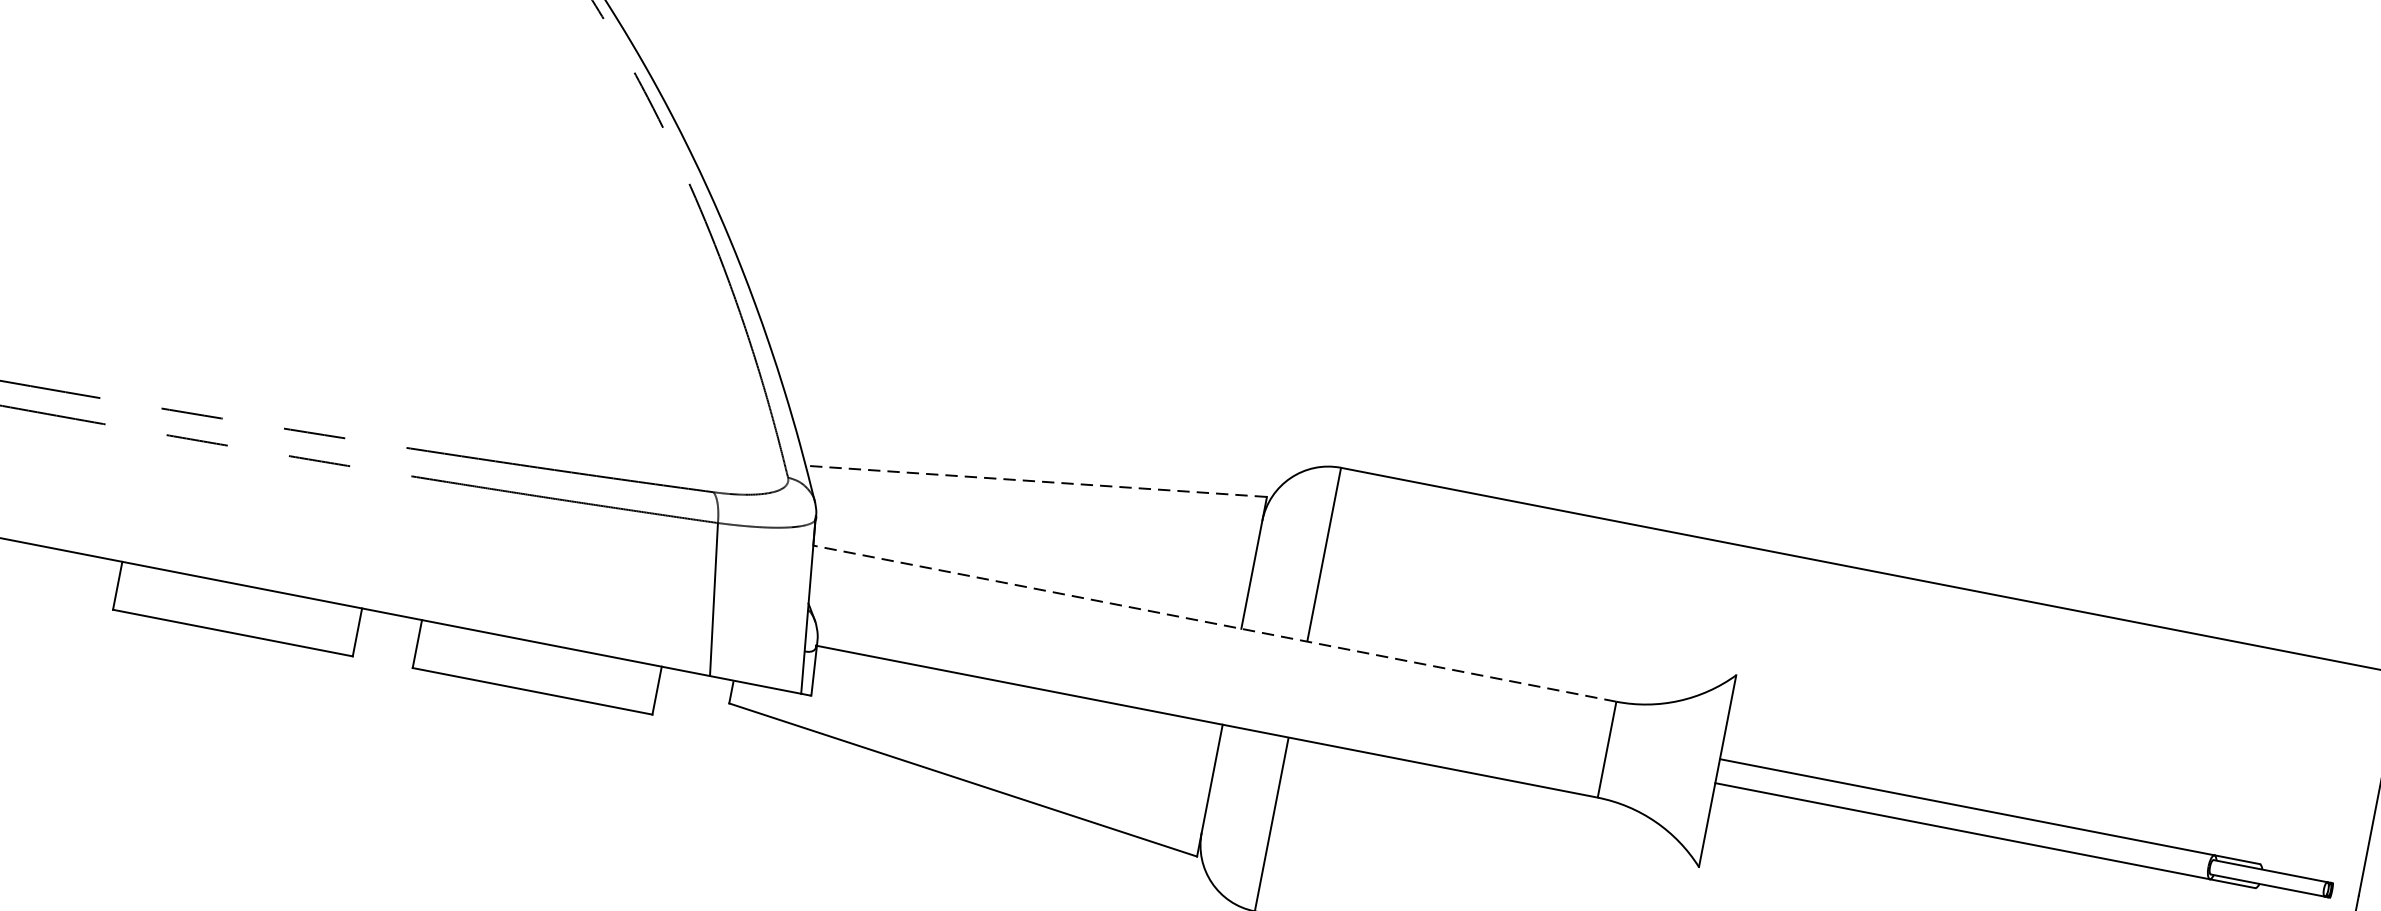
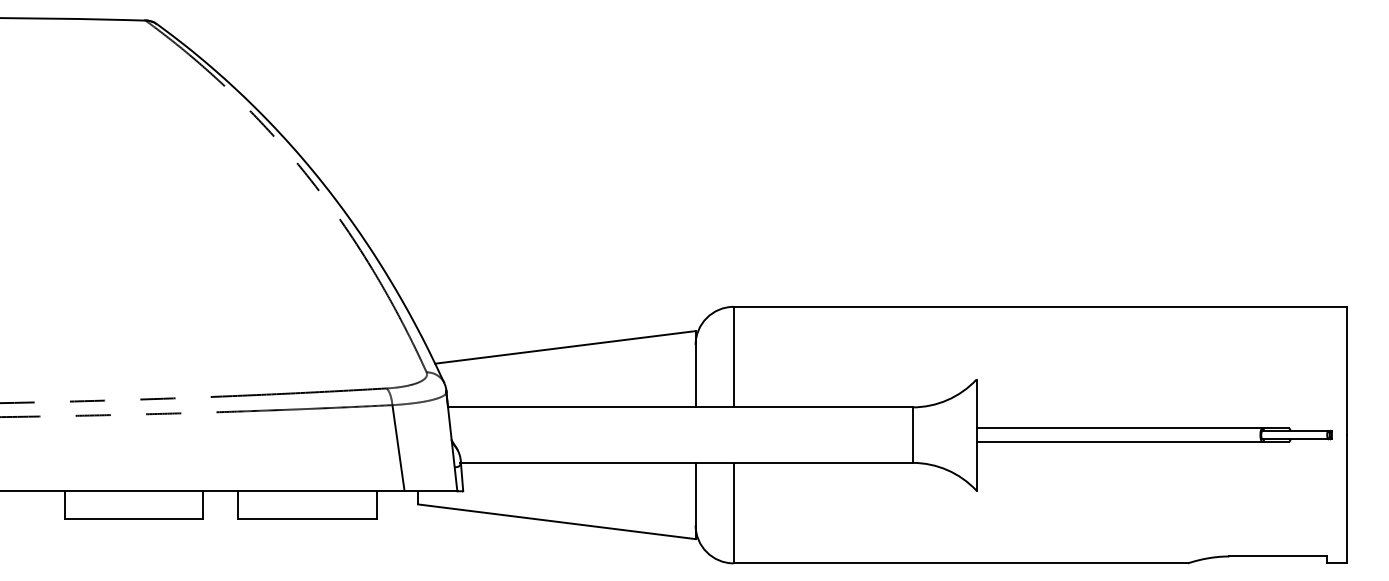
line: (1034, 481) -> (564, 347), dashed -> solid
line: (1213, 623) -> (679, 407), dashed -> solid

